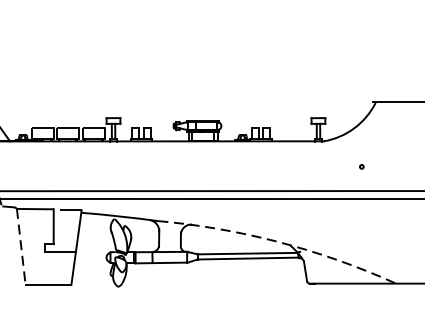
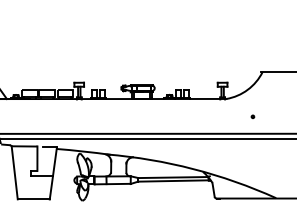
arc: (276, 242) -> (193, 169), dashed -> solid
line: (20, 246) -> (14, 172), dashed -> solid

